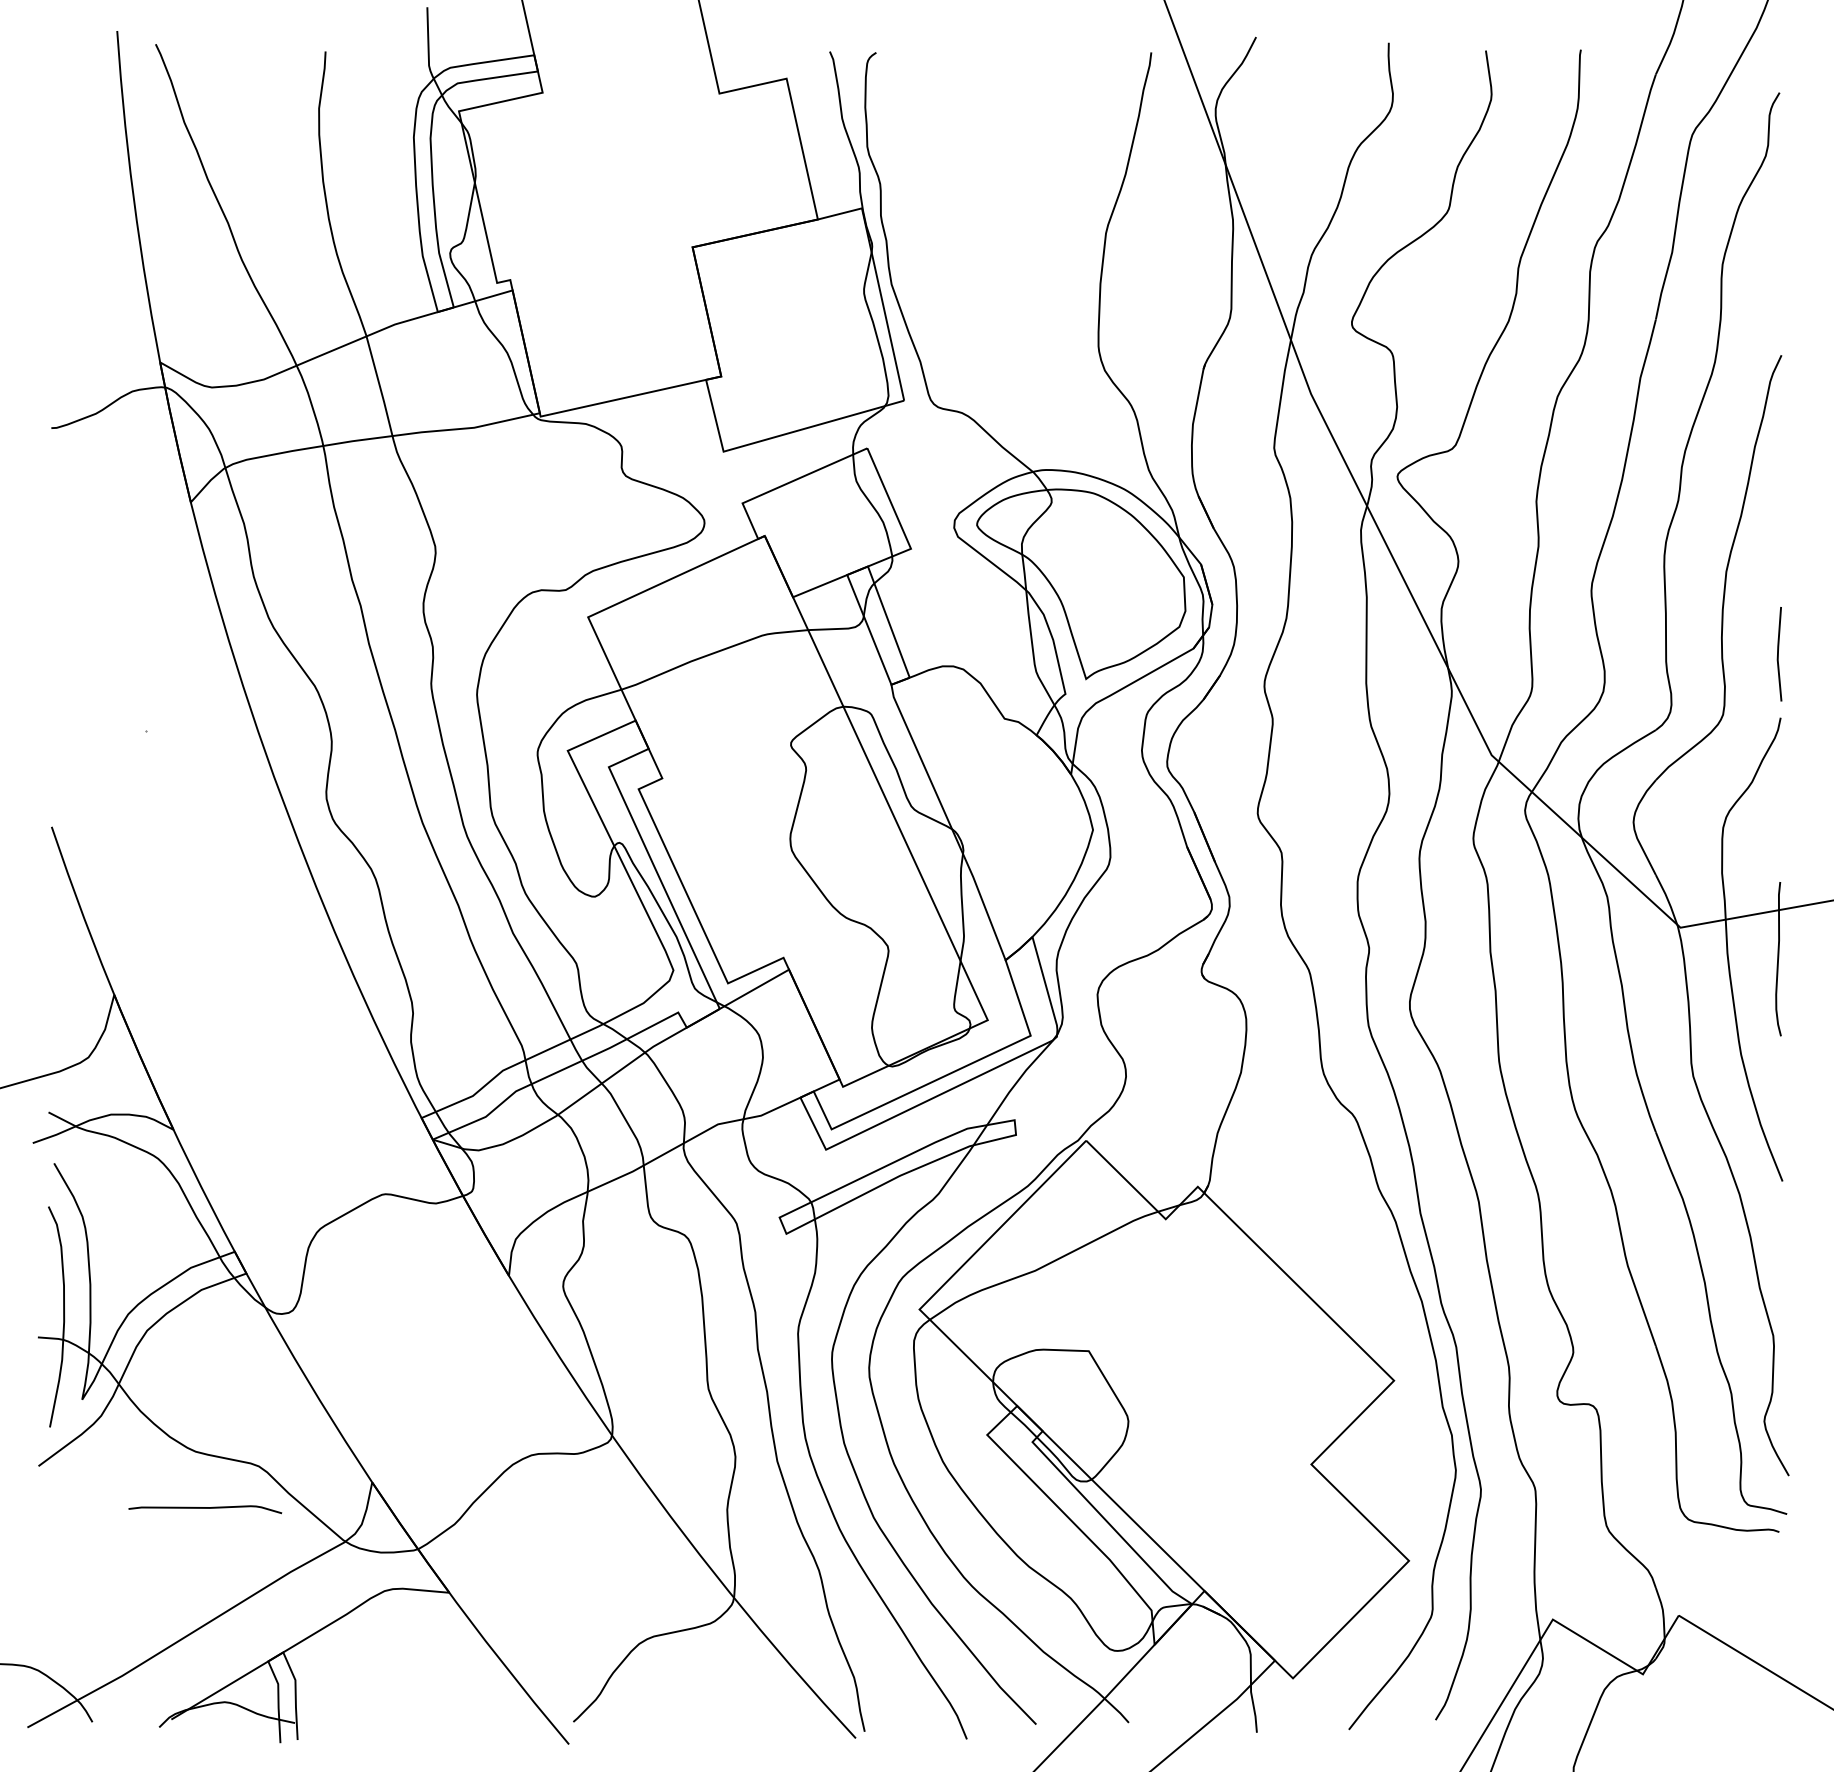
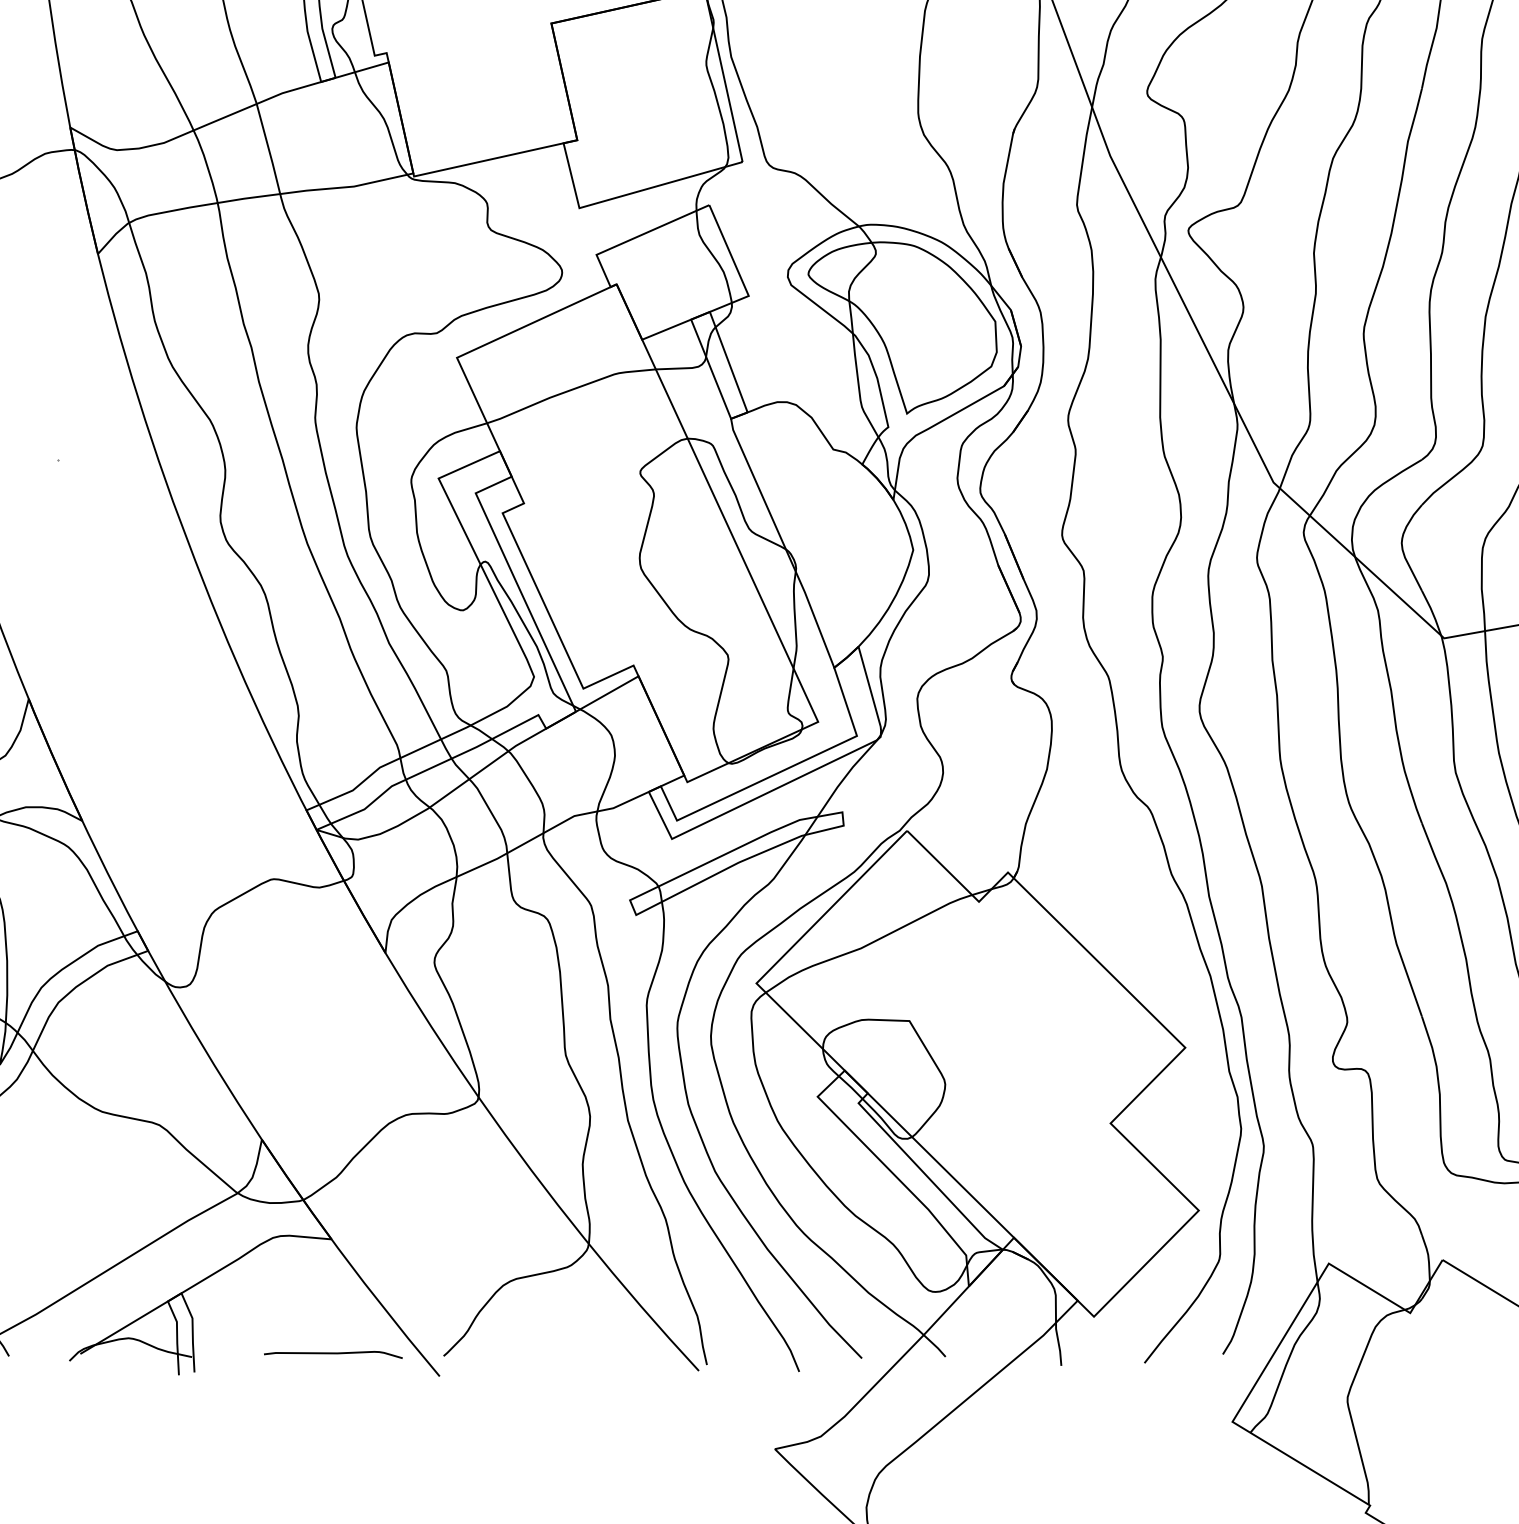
curve: (205, 1508) -> (333, 1353), moved

